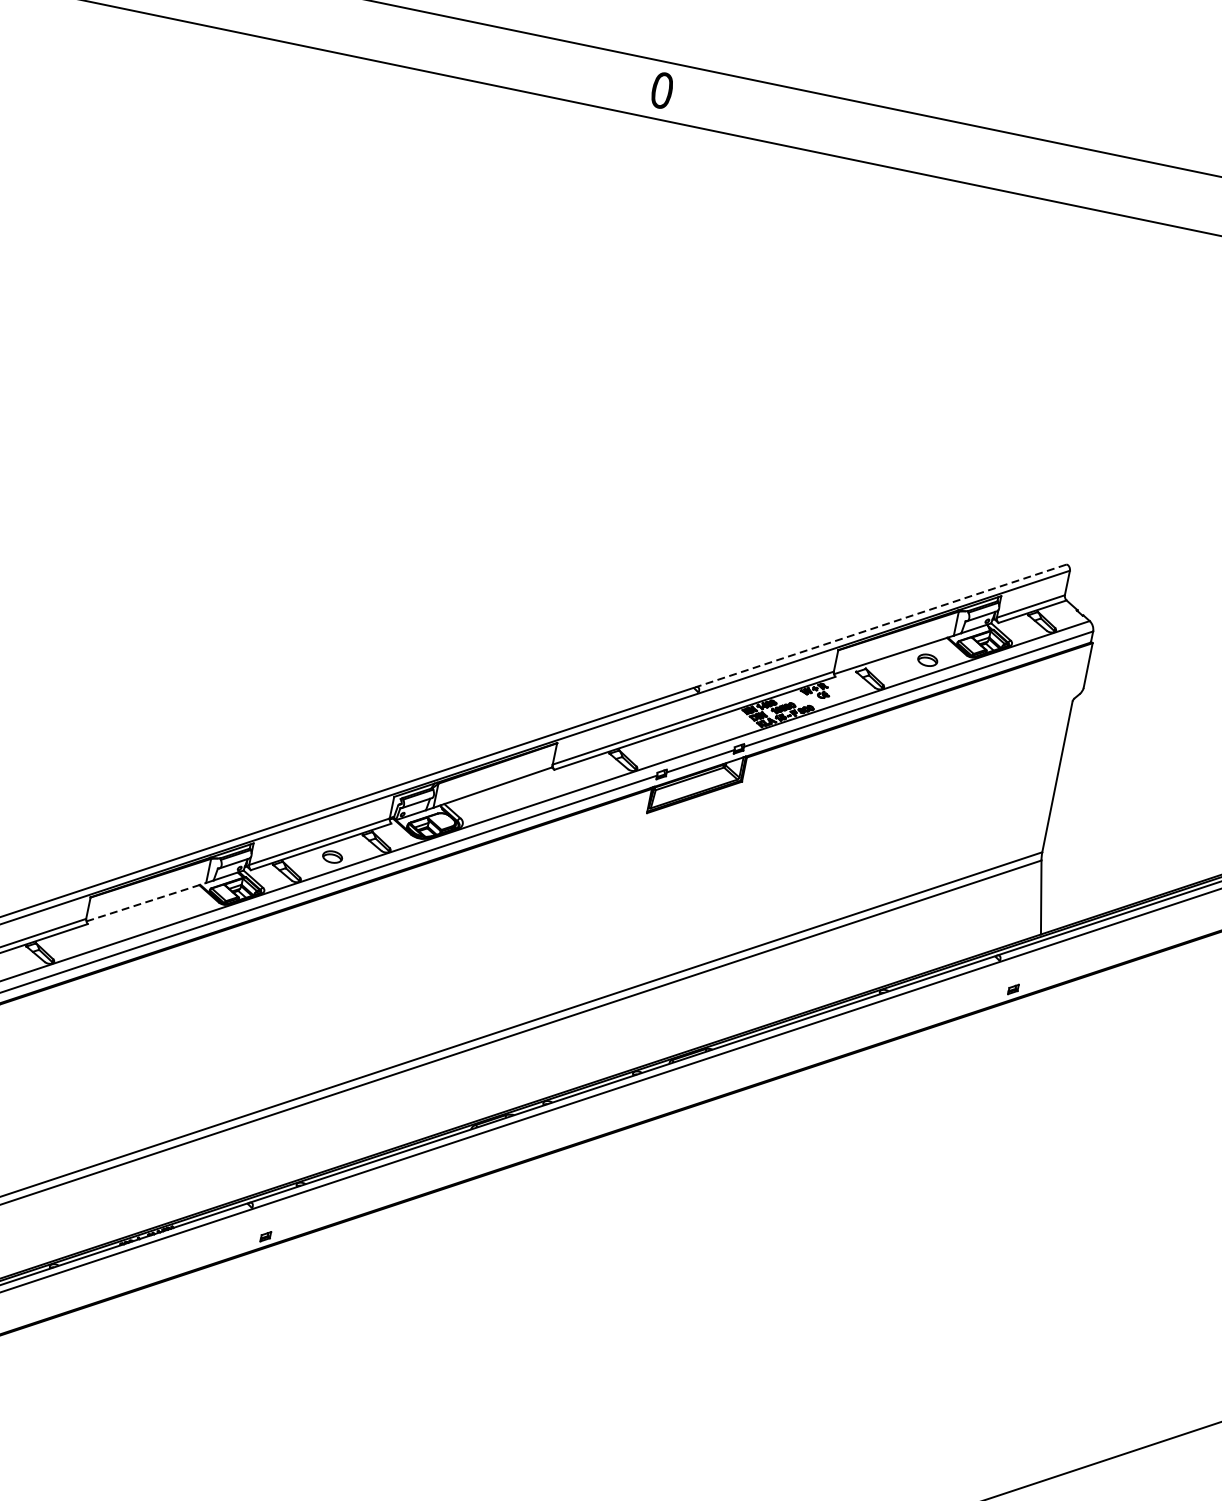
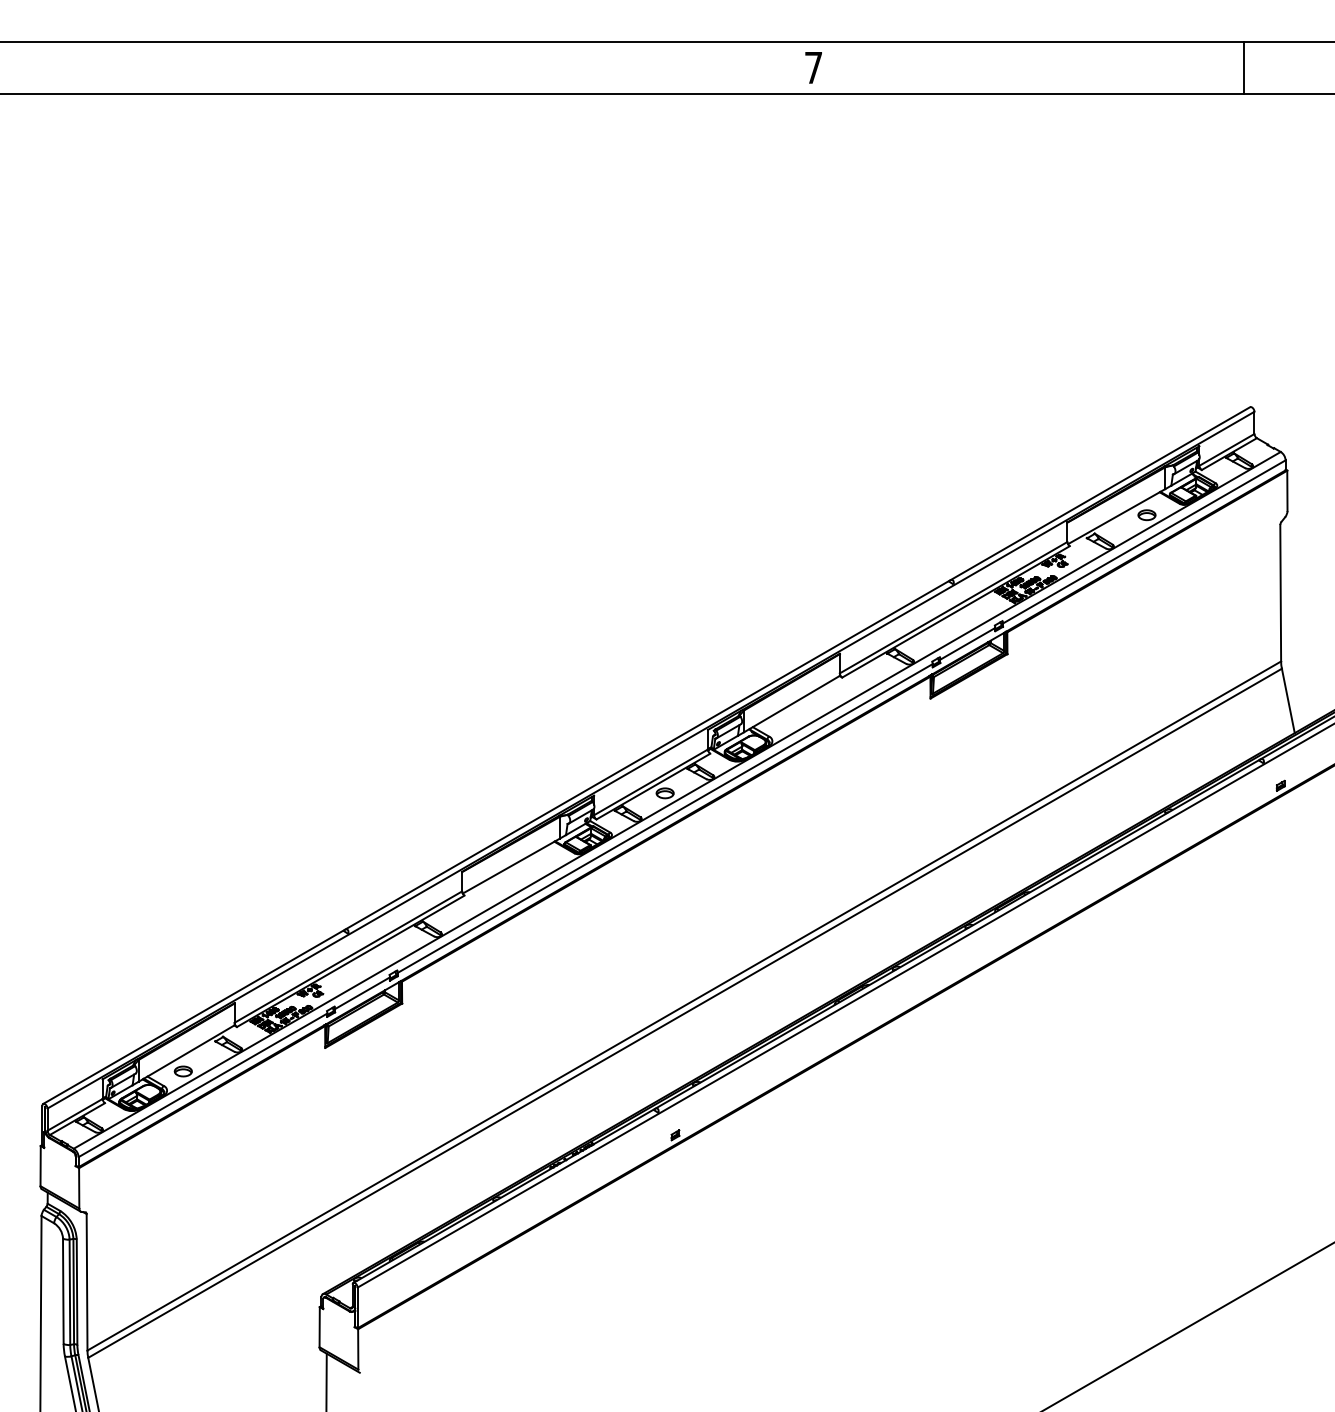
text: (662, 90) -> (813, 67), 0 -> 7
line: (1136, 188) -> (1243, 67), added
line: (880, 626) -> (1099, 494), dashed -> solid
line: (146, 902) -> (511, 866), dashed -> solid

